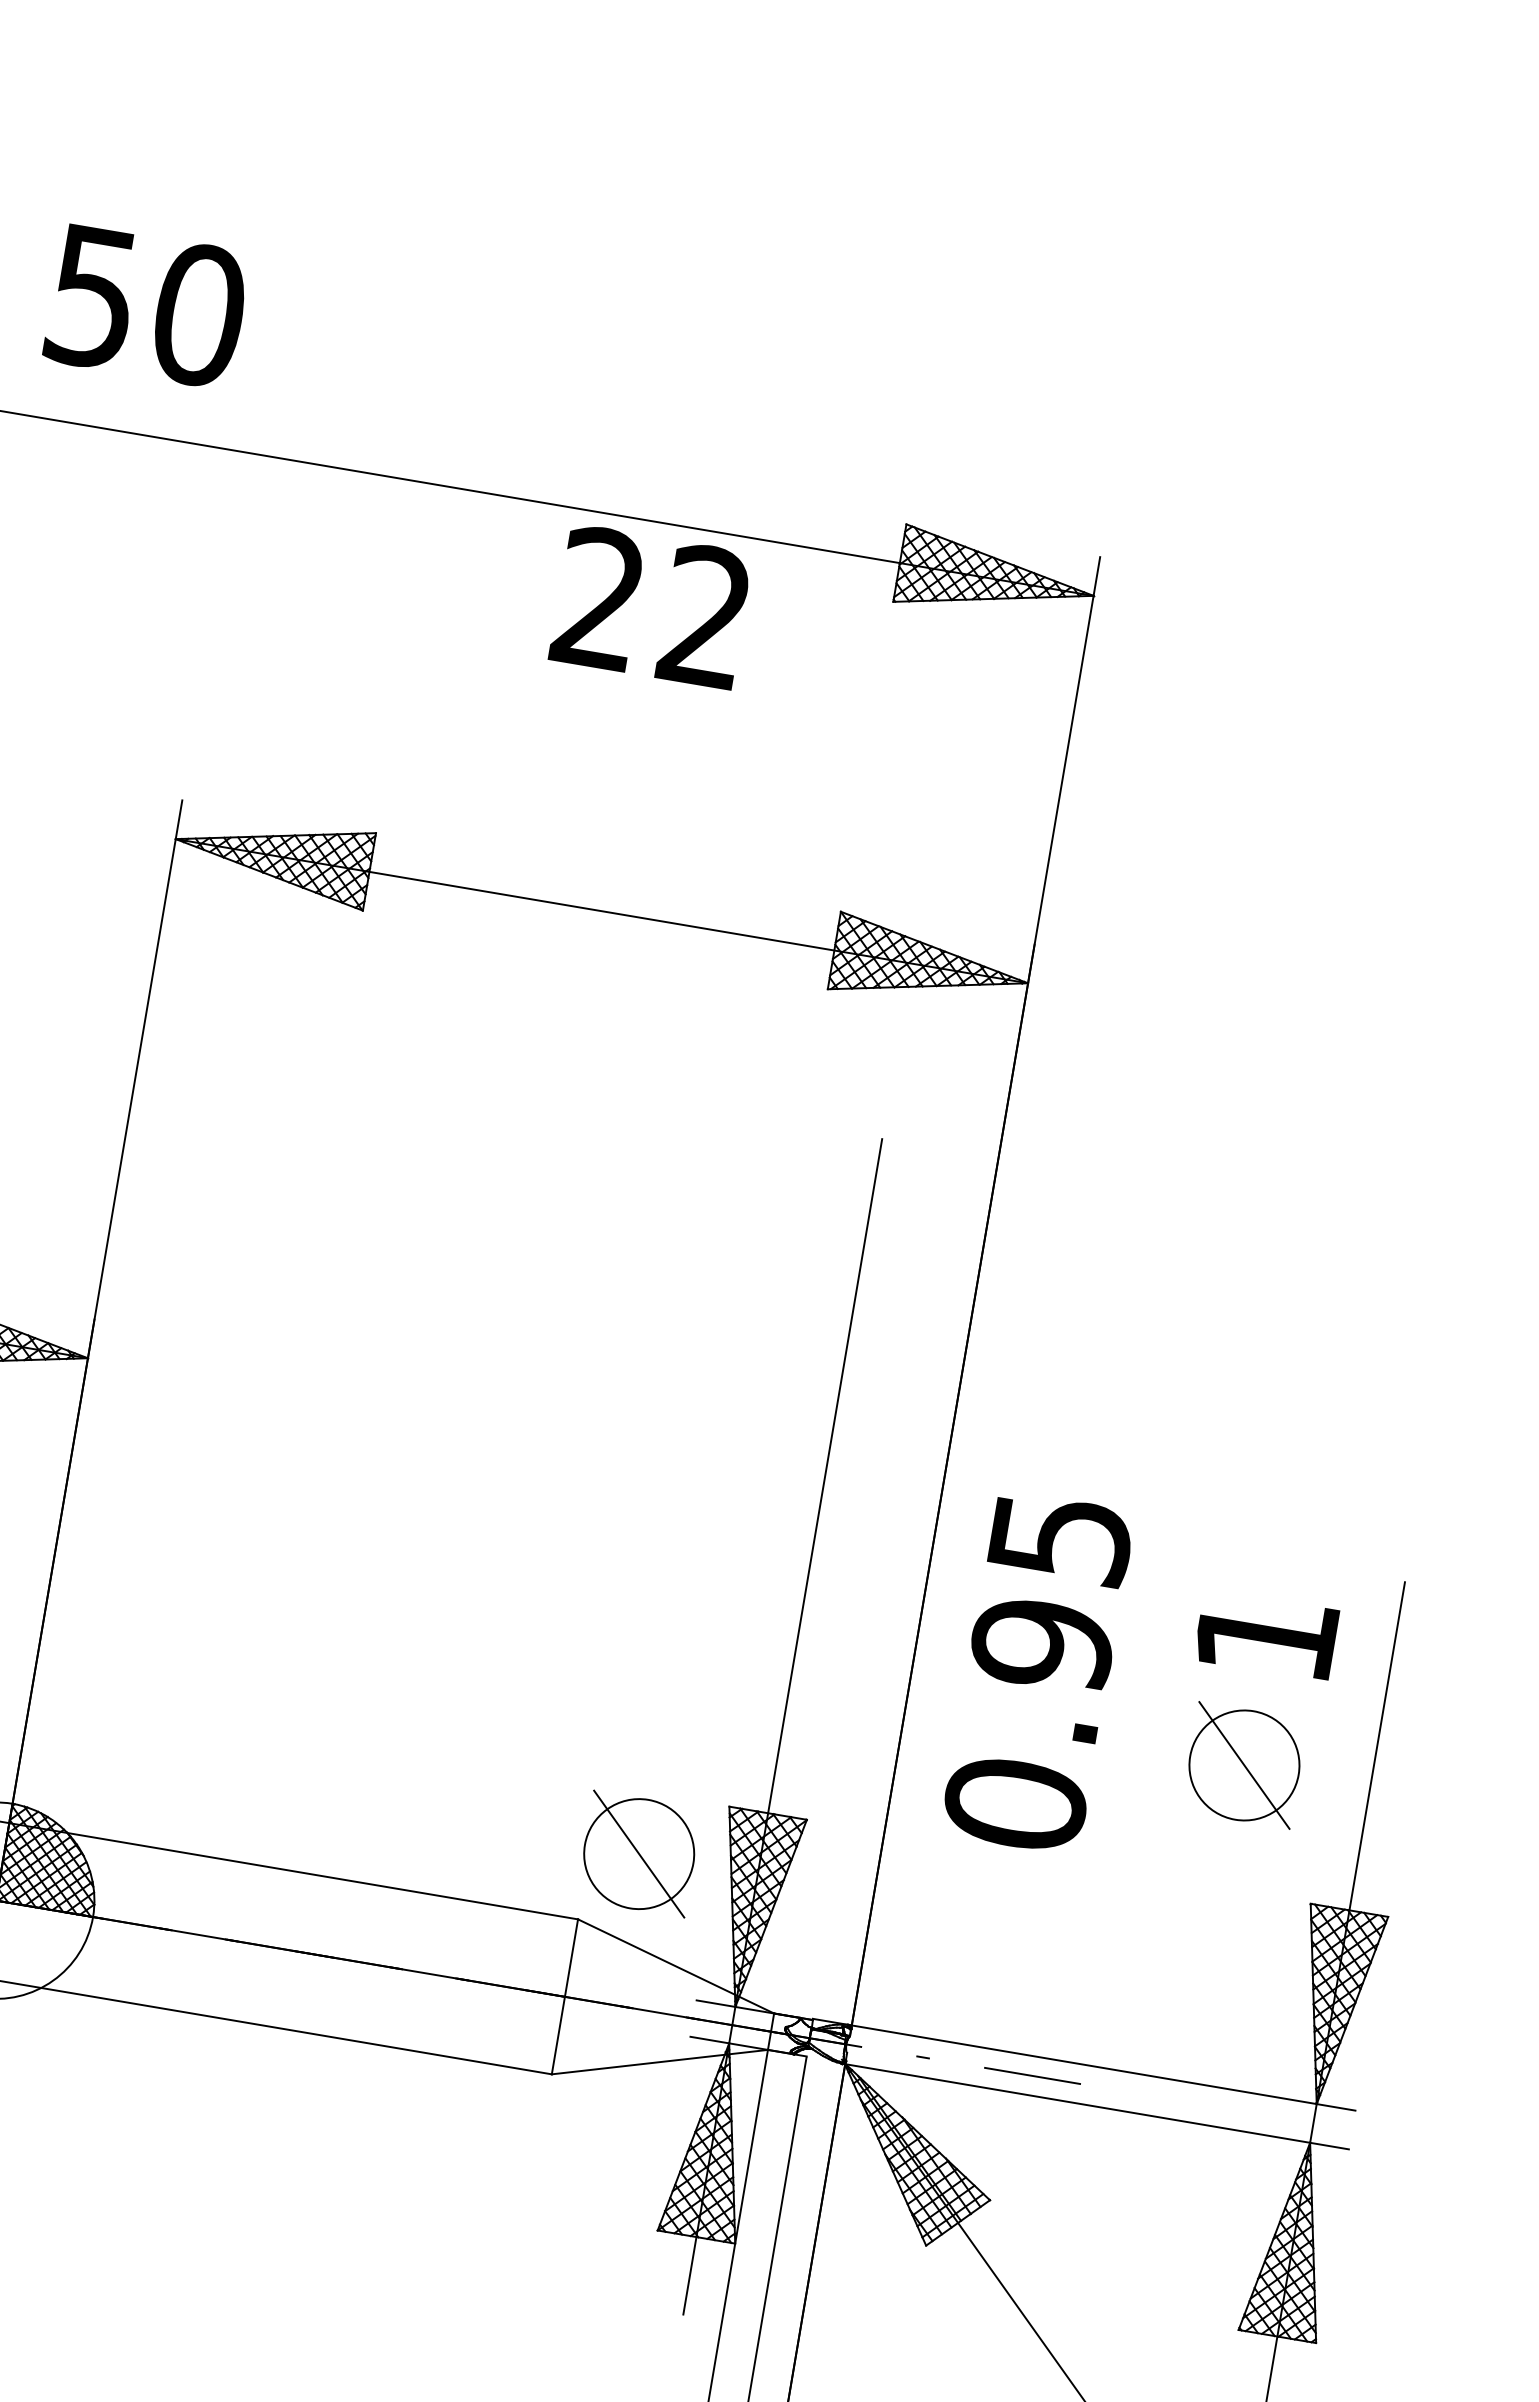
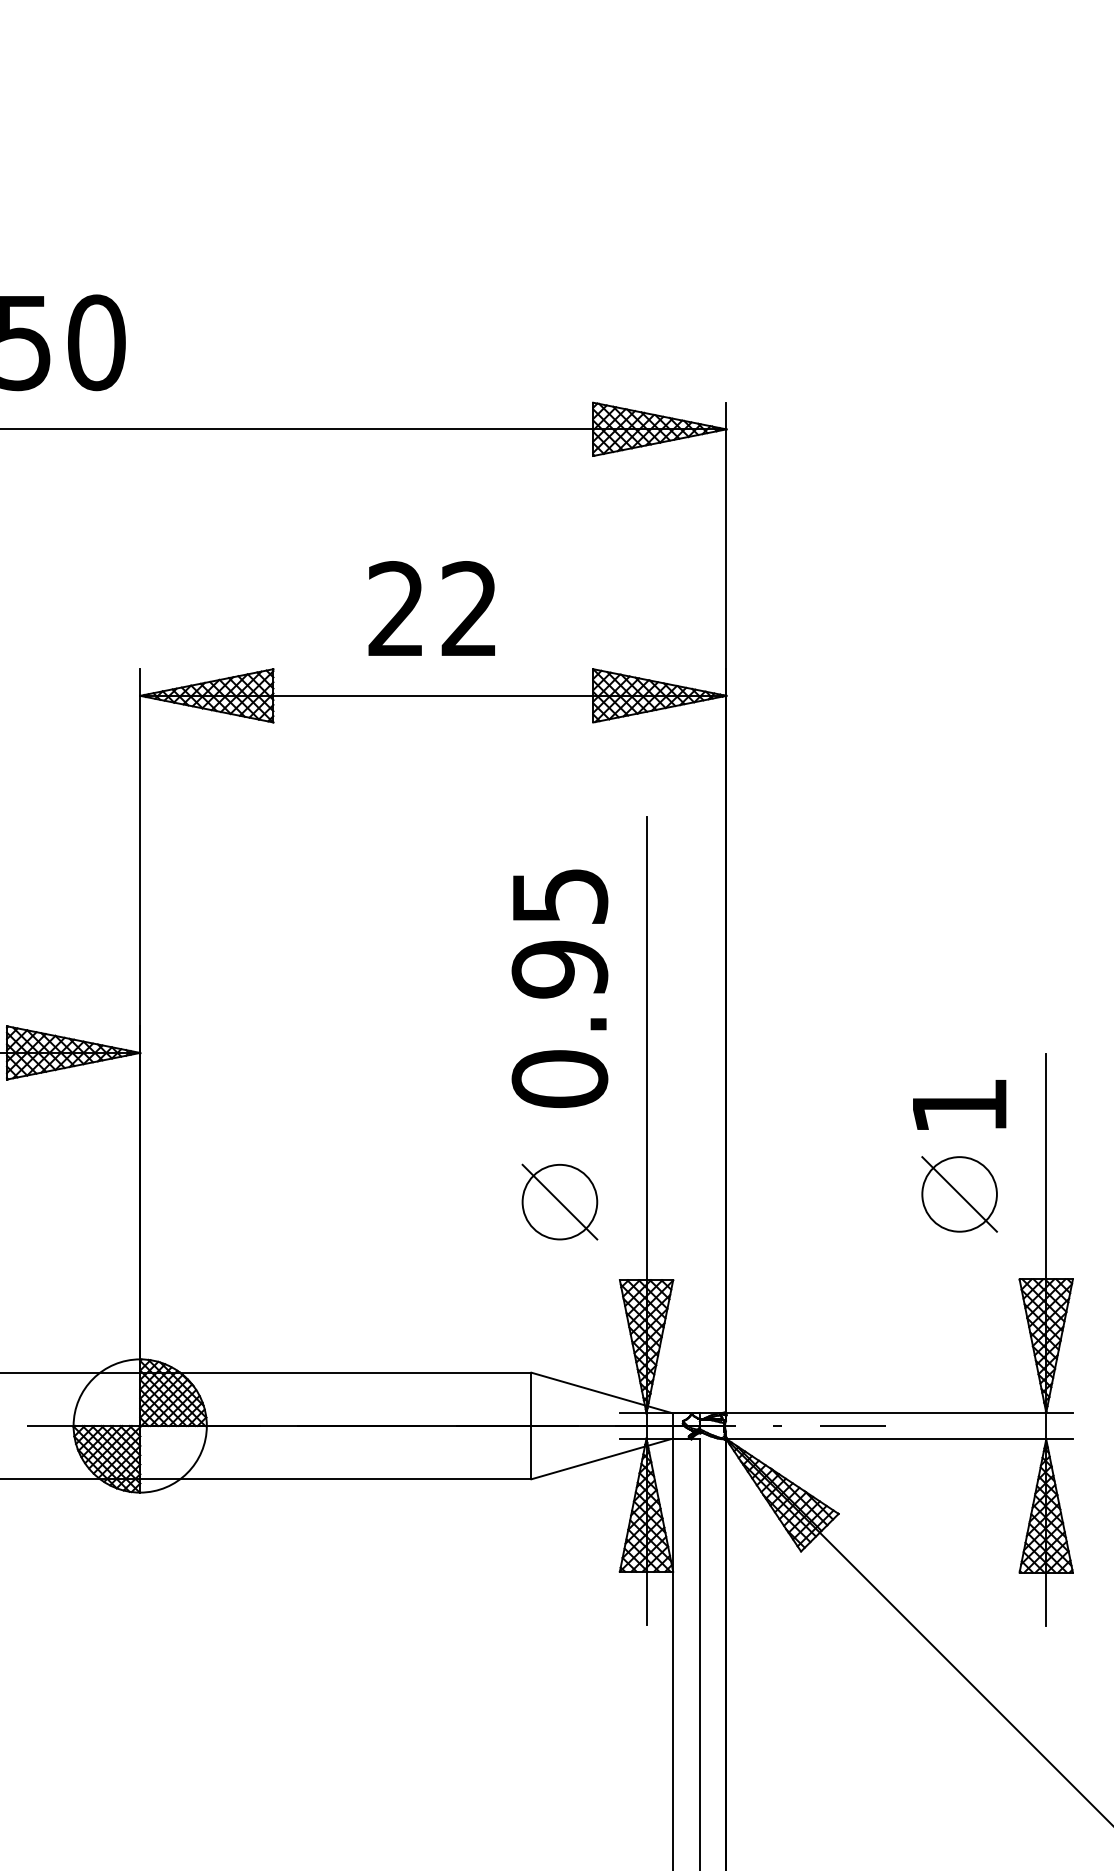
text: (650, 606) -> (431, 608), moved
text: (1037, 1672) -> (559, 988), moved
part: (638, 1853) -> (559, 1201), moved

